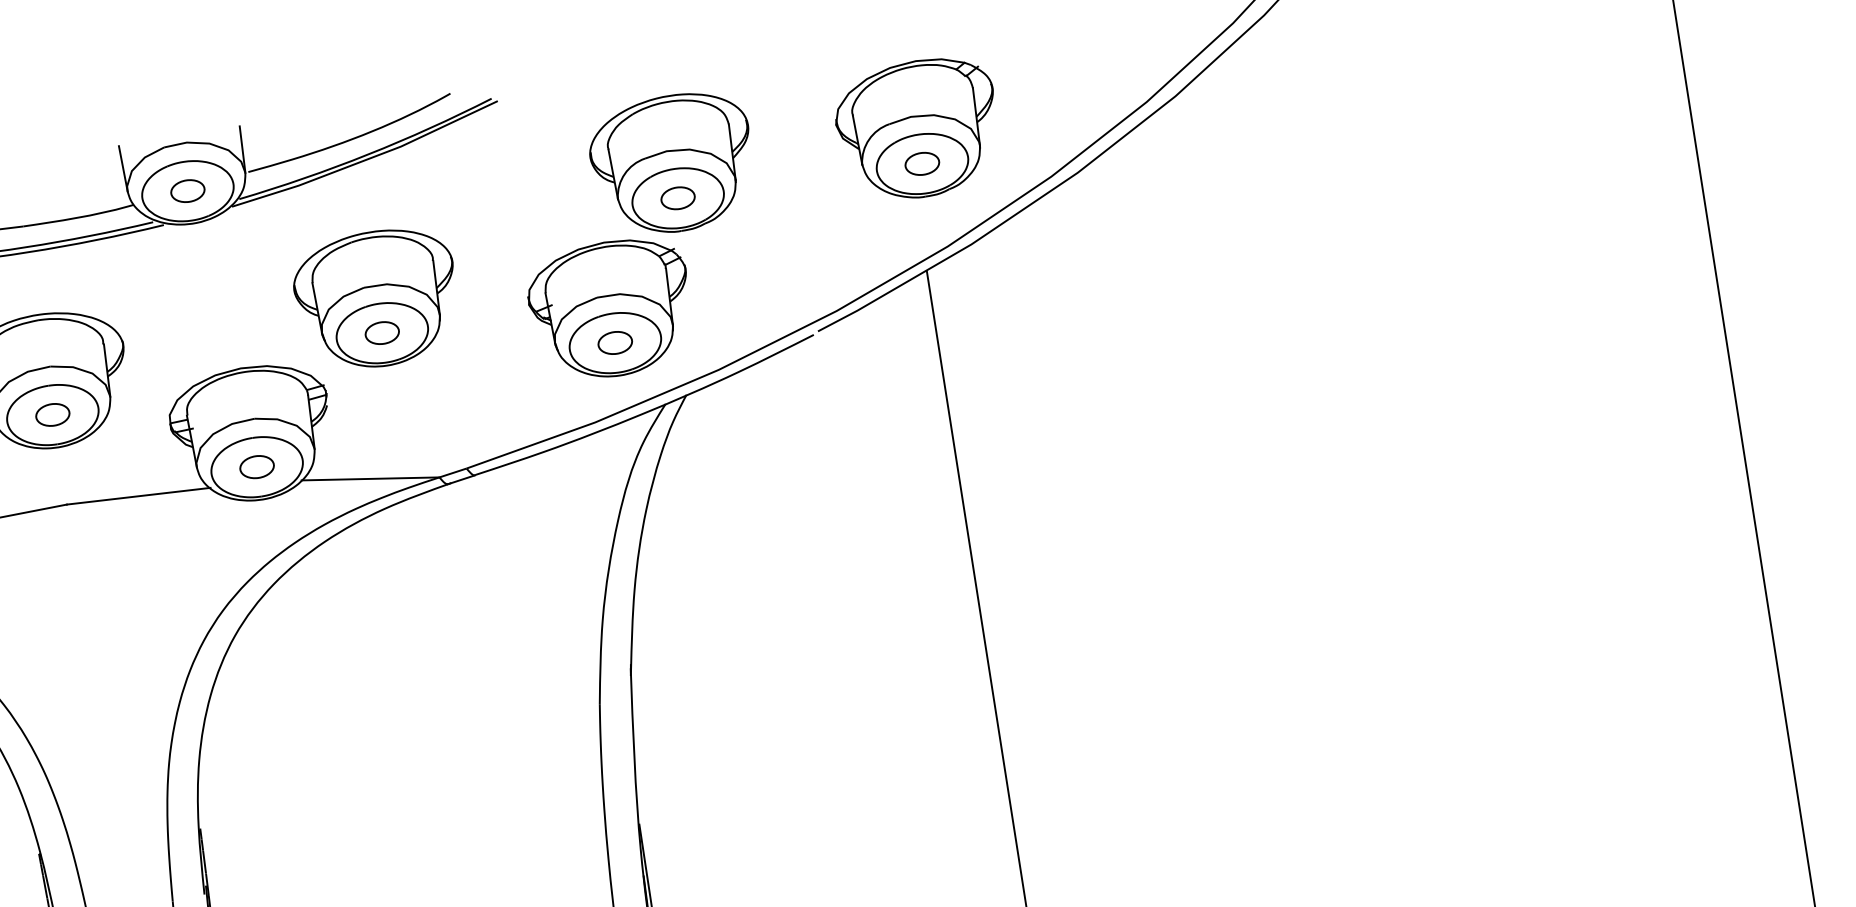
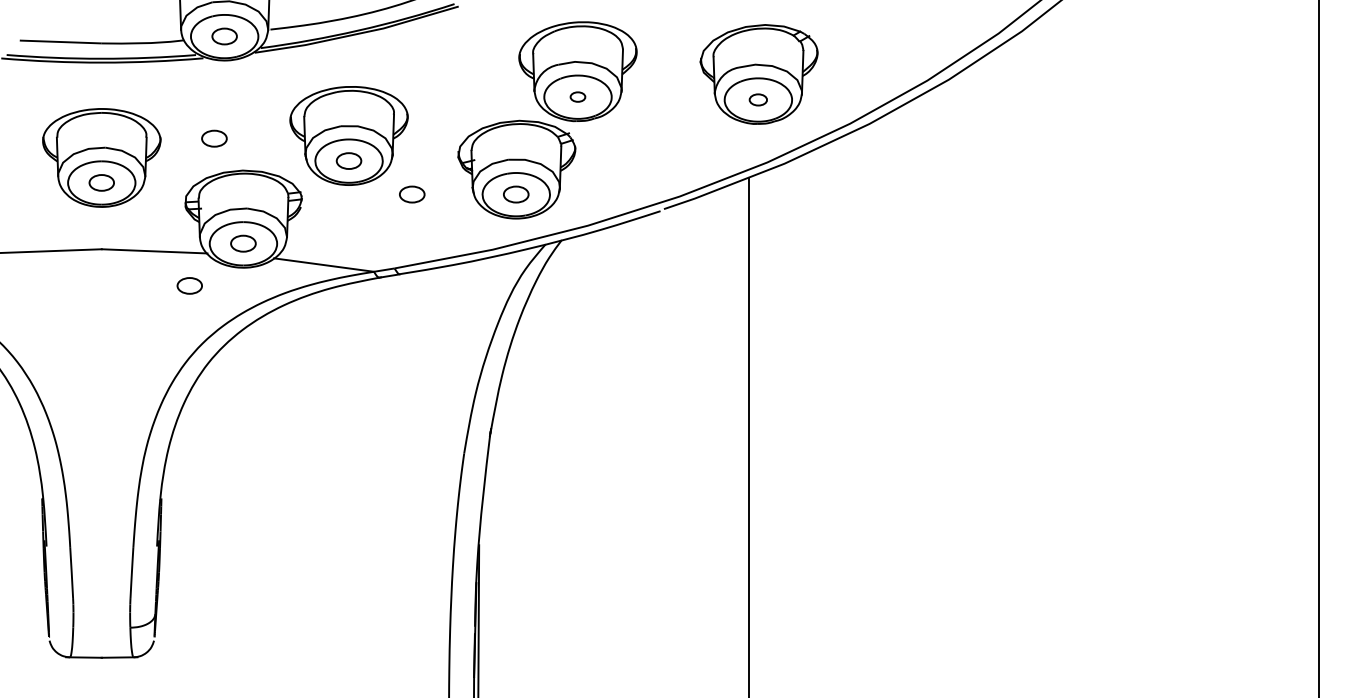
part: (922, 163) -> (758, 99), size x0.7
part: (677, 197) -> (577, 96), size x0.6
part: (195, 331) -> (214, 138), added
part: (475, 364) -> (412, 194), added
part: (193, 534) -> (189, 285), added

